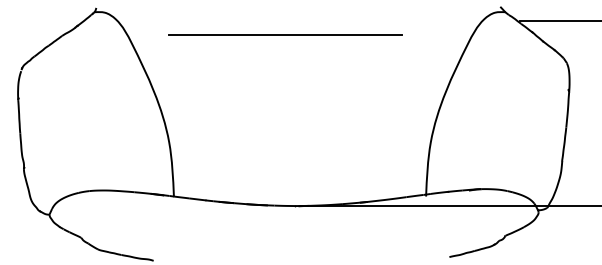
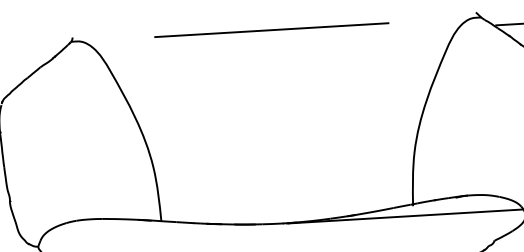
line: (285, 34) -> (271, 29), moved

